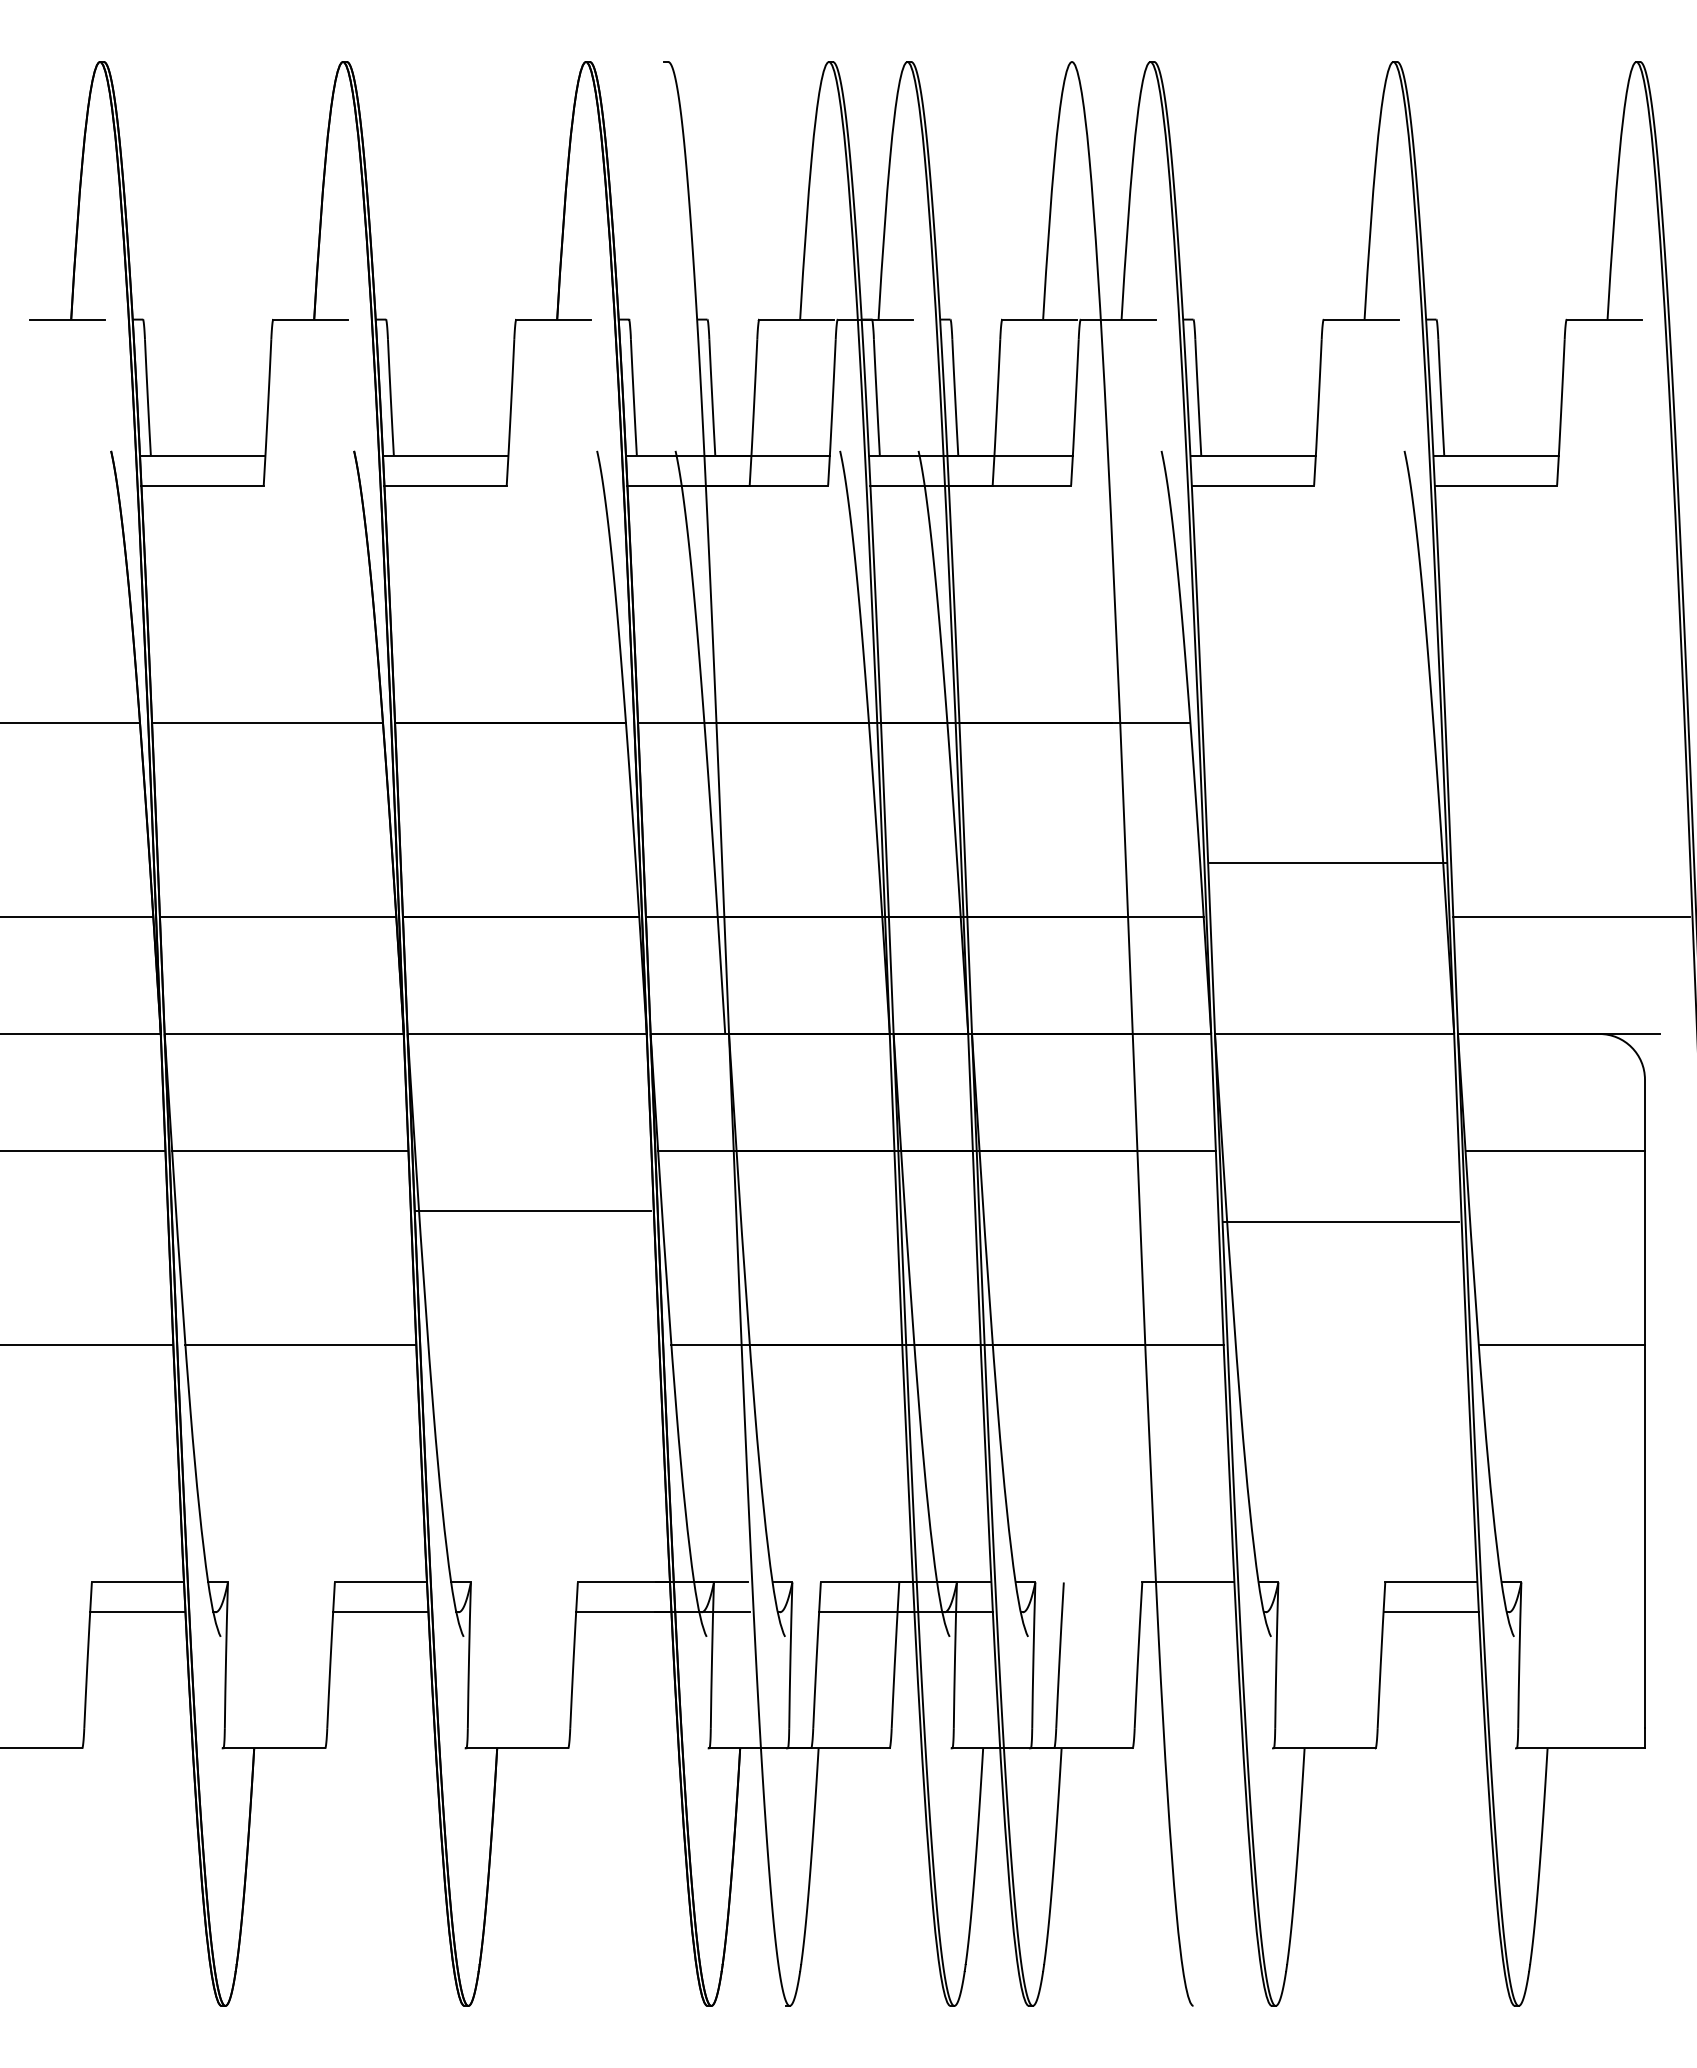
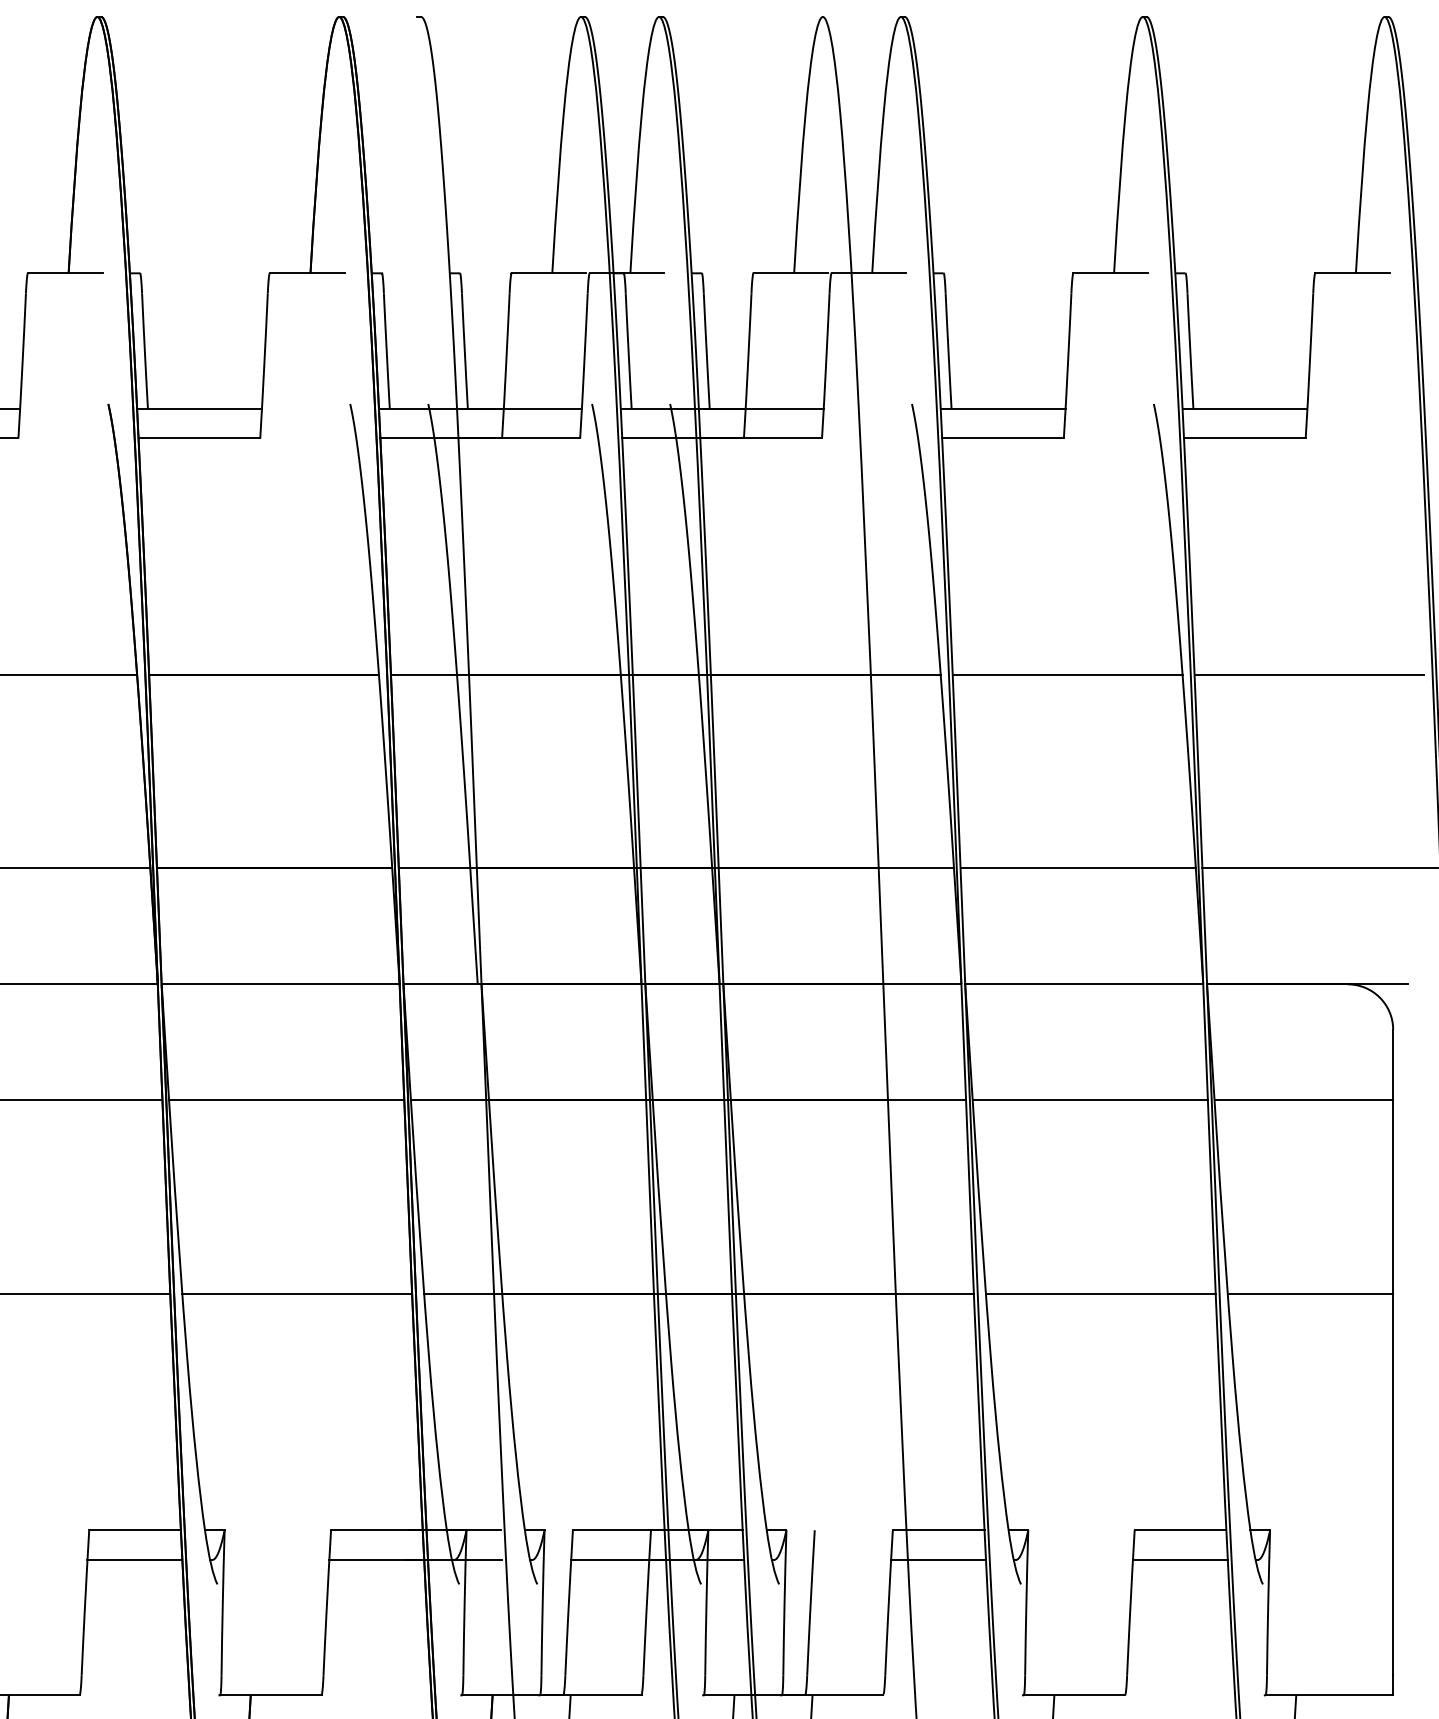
line: (1317, 722) -> (1067, 674), added
line: (1560, 722) -> (1309, 674), added
line: (1328, 863) -> (1078, 868), moved
line: (533, 1210) -> (286, 1100), moved
line: (1340, 1221) -> (1090, 1100), moved
line: (543, 1345) -> (296, 1294), added
line: (1350, 1345) -> (1100, 1294), added
line: (1187, 1612) -> (937, 1560), added

